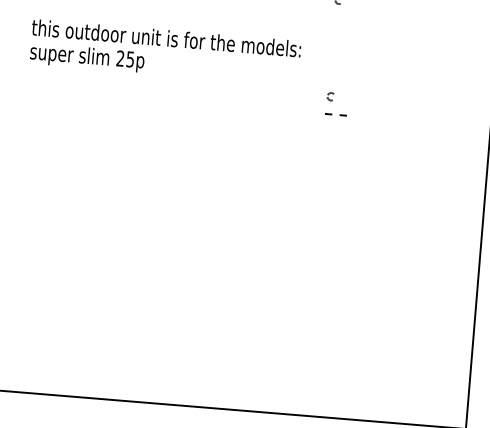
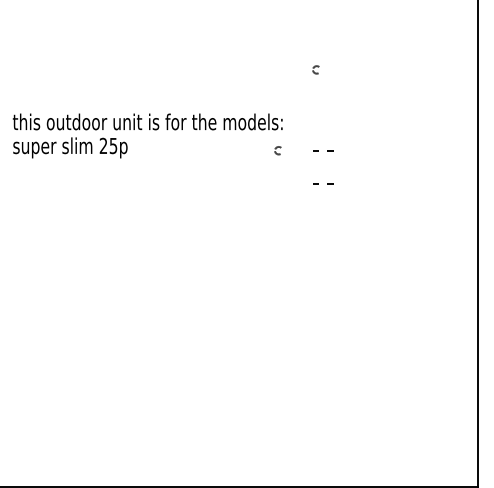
line: (343, 81) -> (327, 150), added
arc: (329, 95) -> (276, 149), moved

